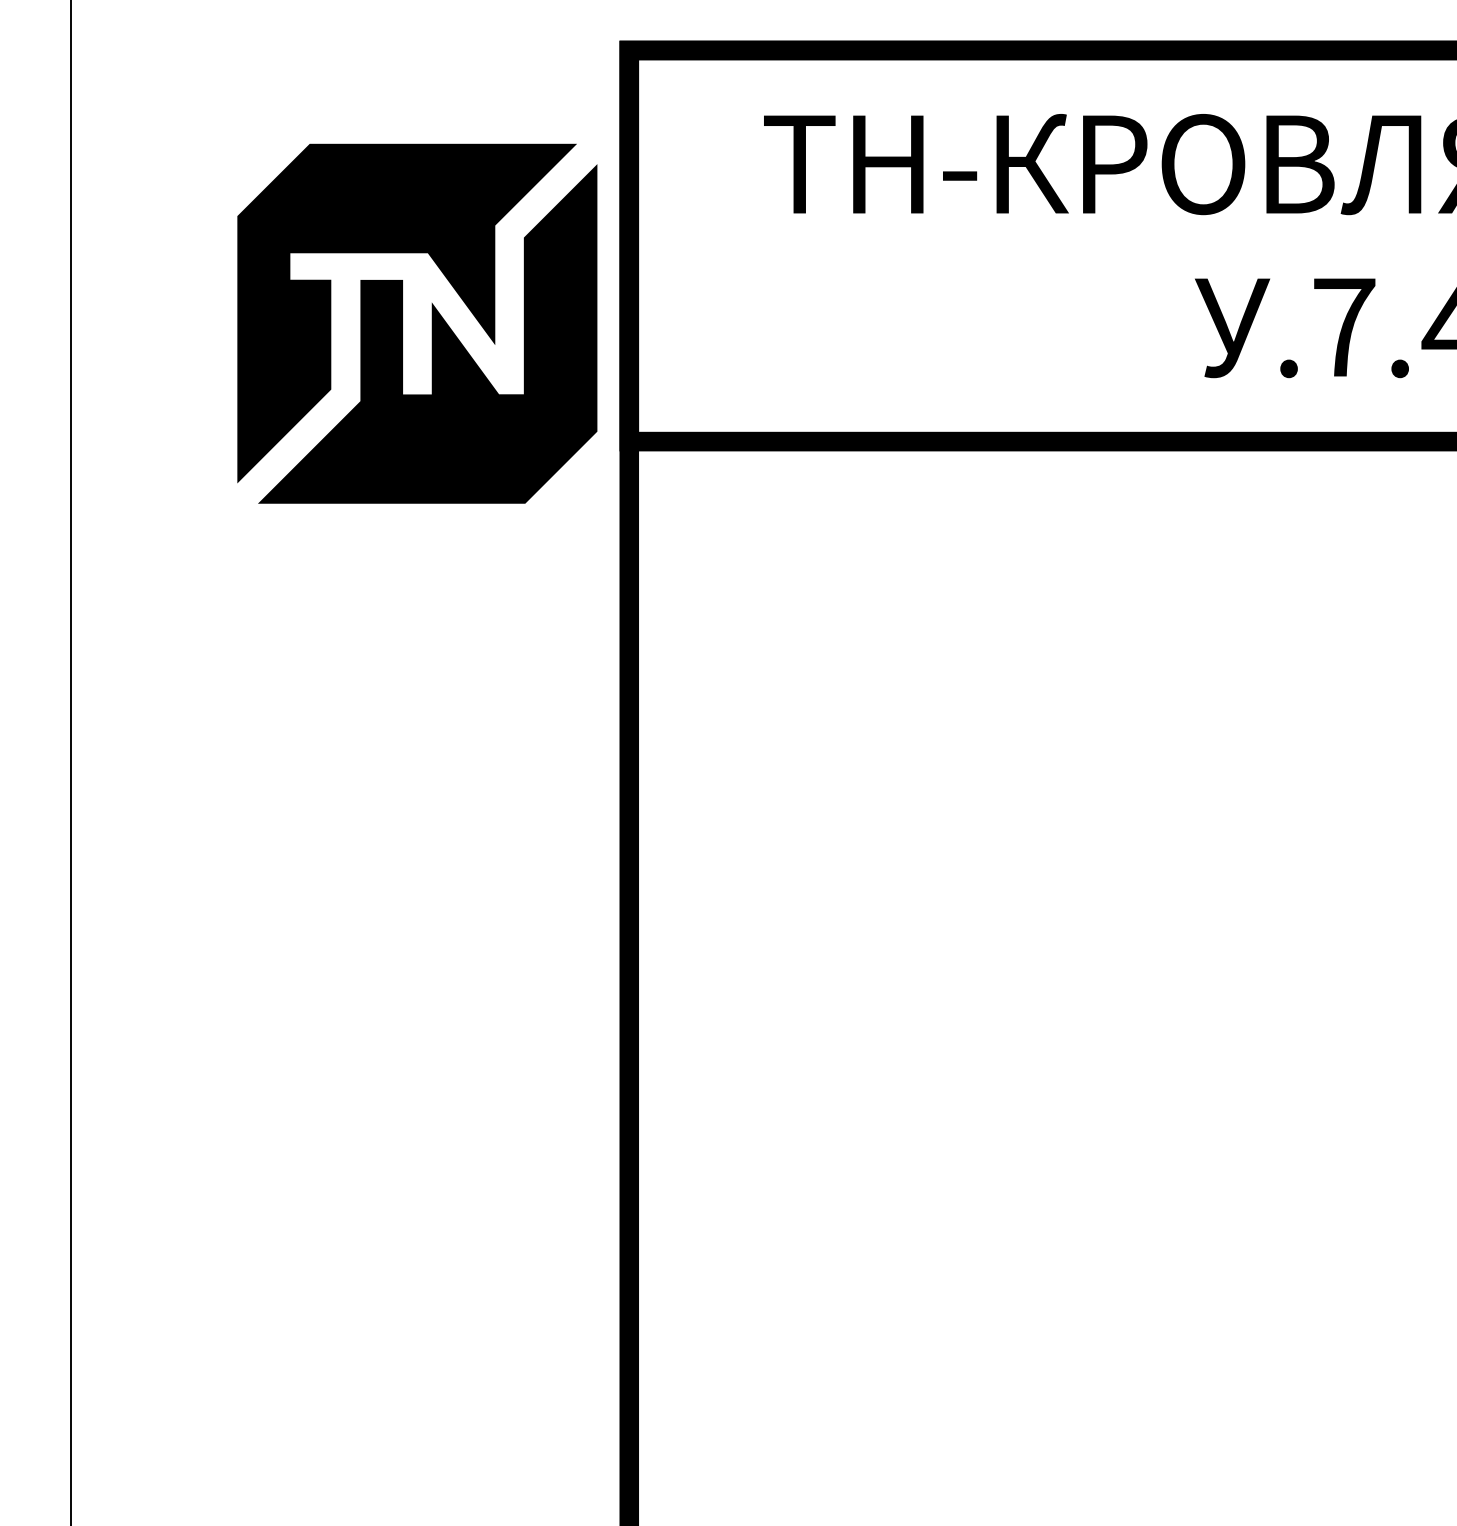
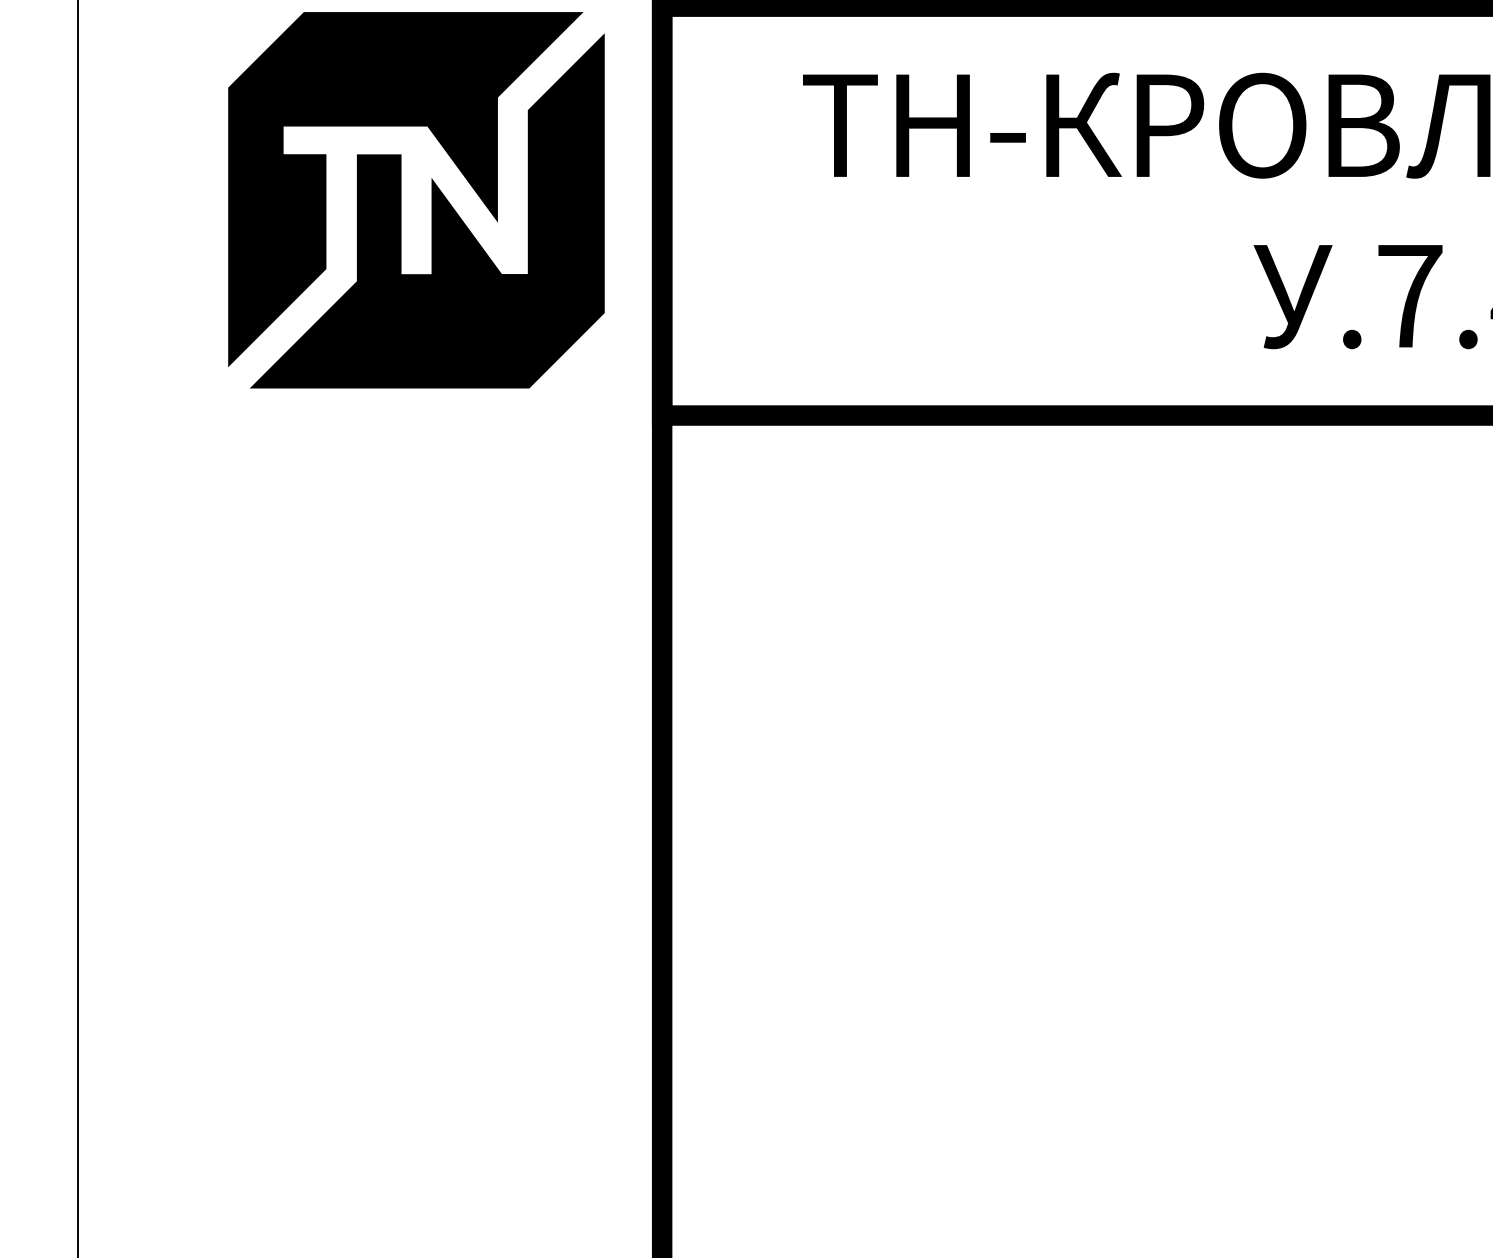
part: (431, 323) -> (431, 199), moved

